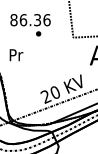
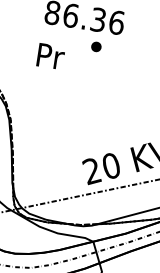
text: (16, 55) -> (50, 57), moved

